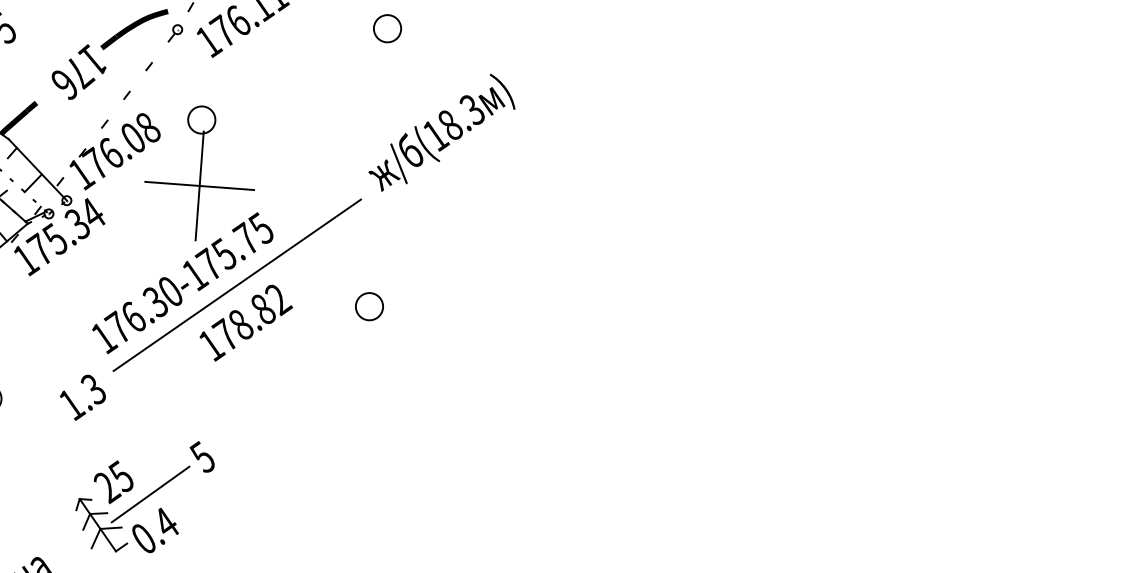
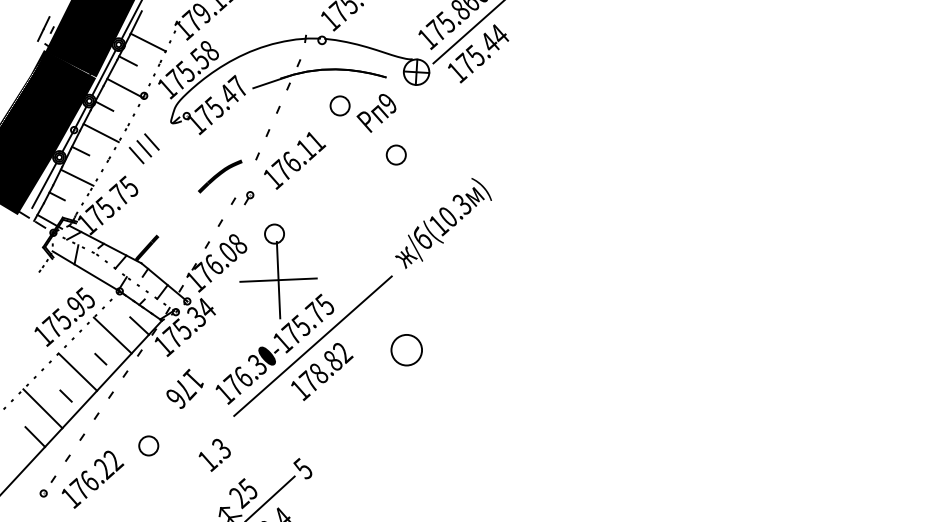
part: (176, 34) -> (249, 198), moved
text: (78, 71) -> (184, 388), moved
text: (451, 124) -> (448, 216), (18.3 -> (10.3
part: (369, 305) -> (406, 349), size x1.6
text: (82, 396) -> (214, 454), moved

